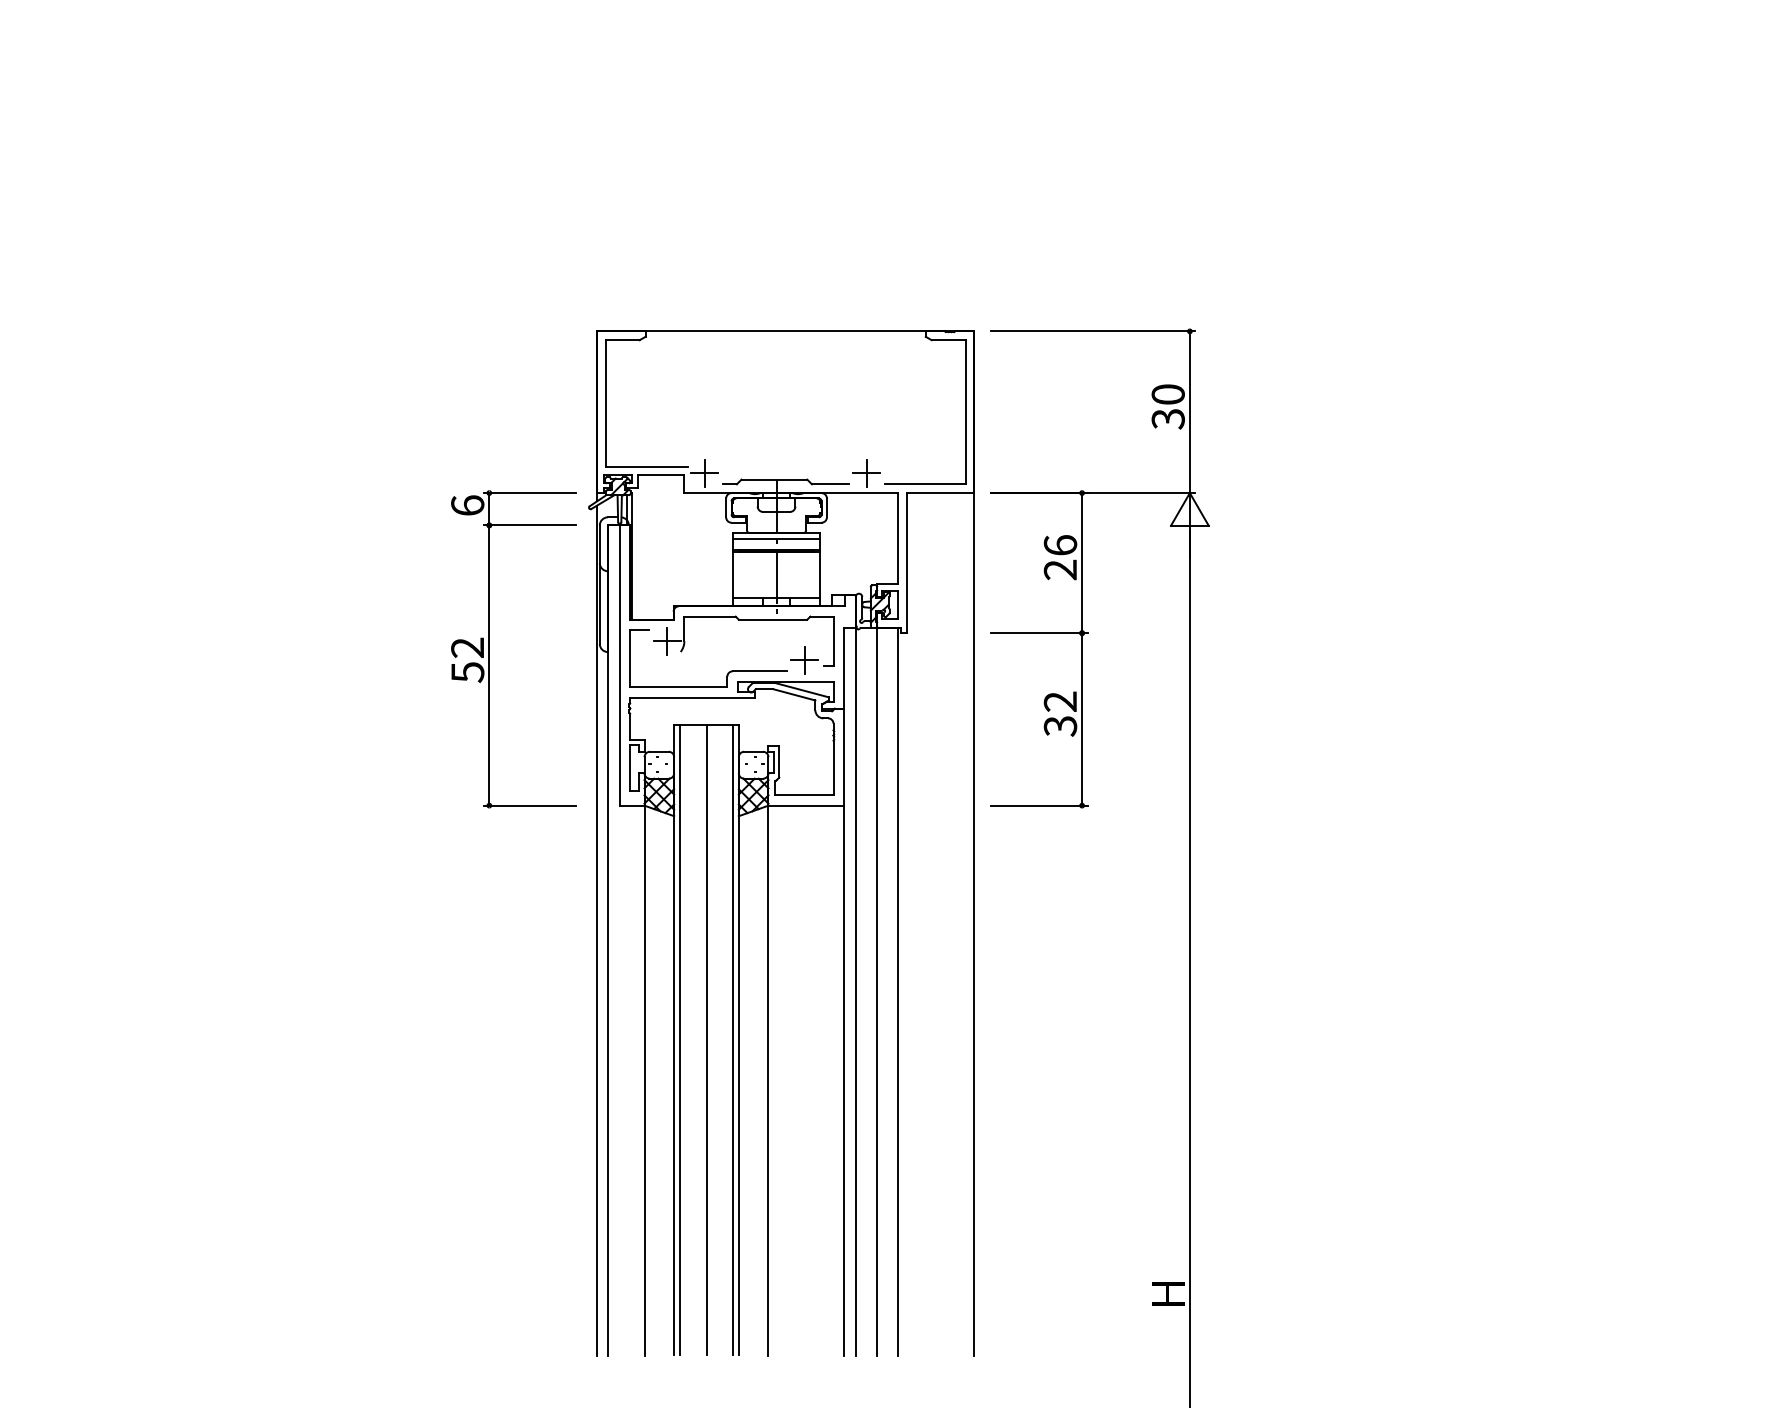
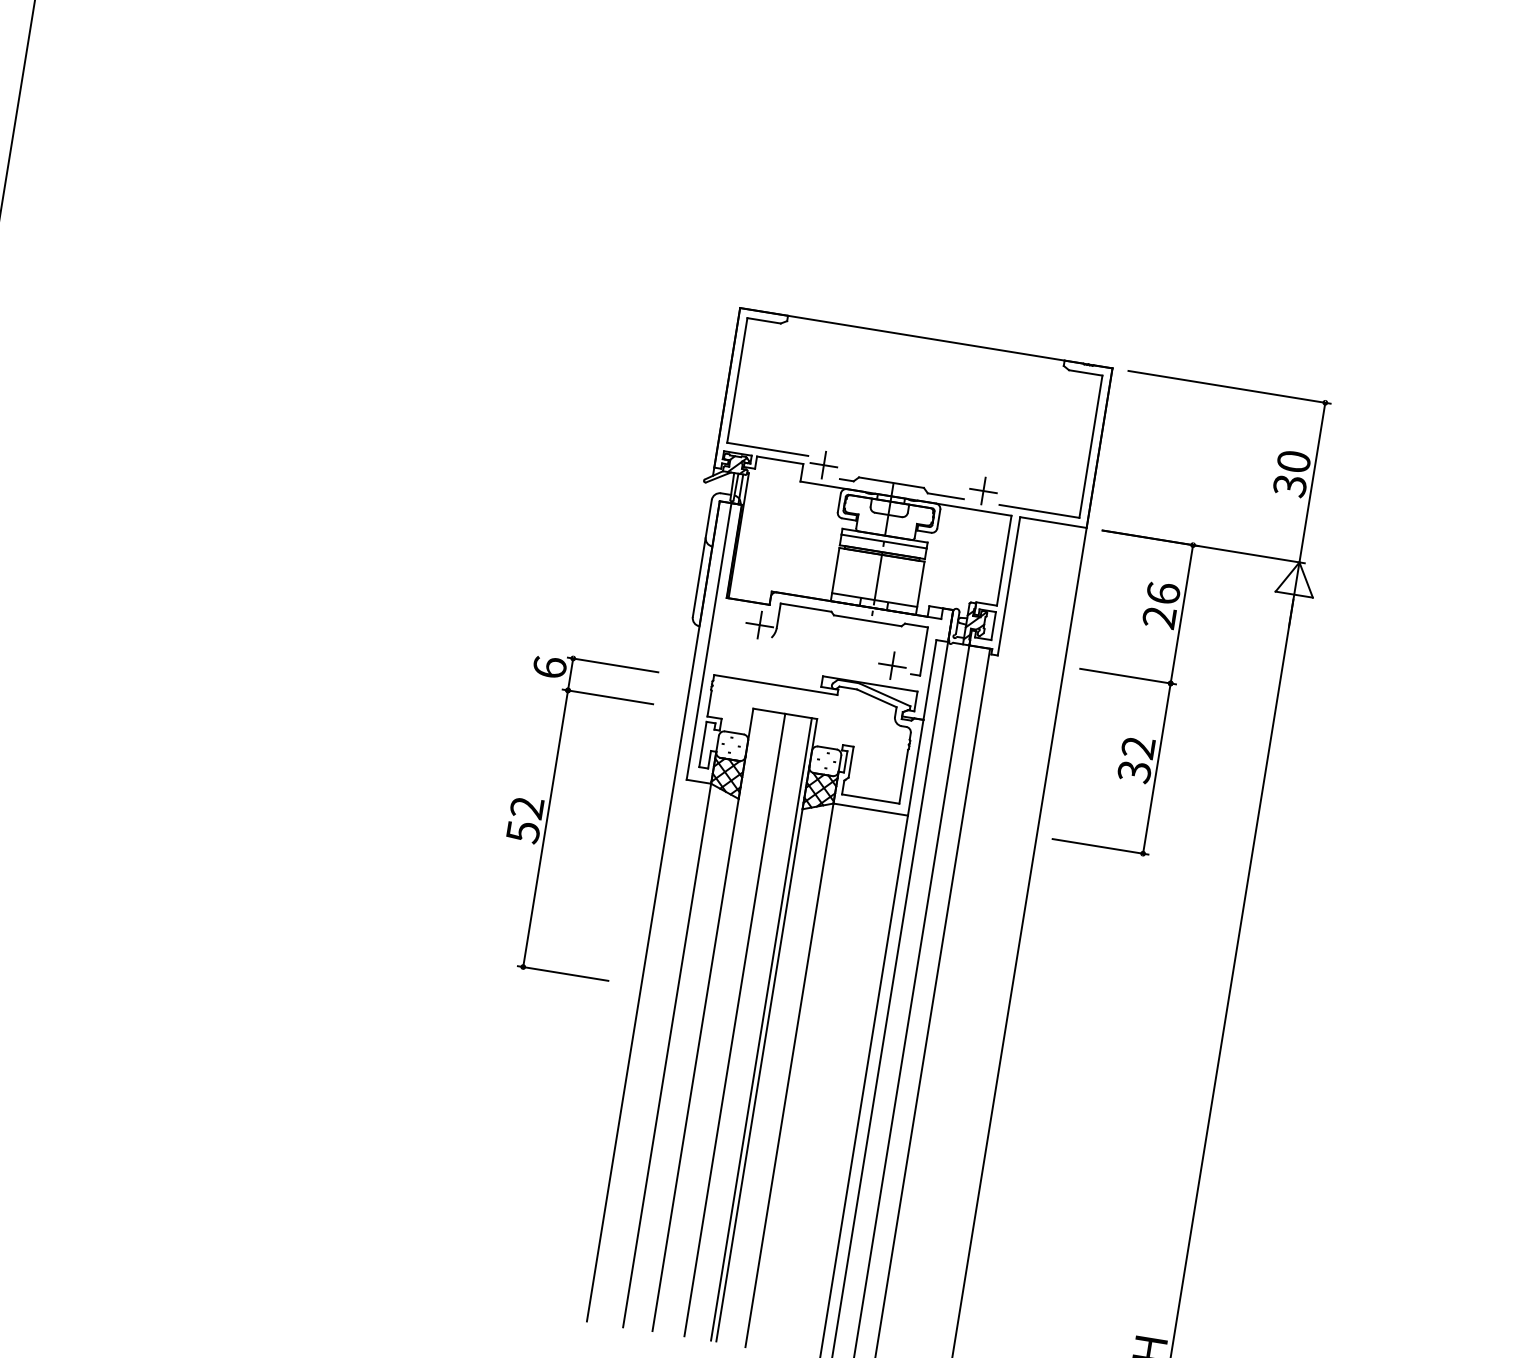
part: (489, 649) -> (548, 812), moved
part: (726, 674) -> (813, 667), removed
line: (597, 930) -> (644, 899), removed
line: (679, 1039) -> (708, 1020), removed

